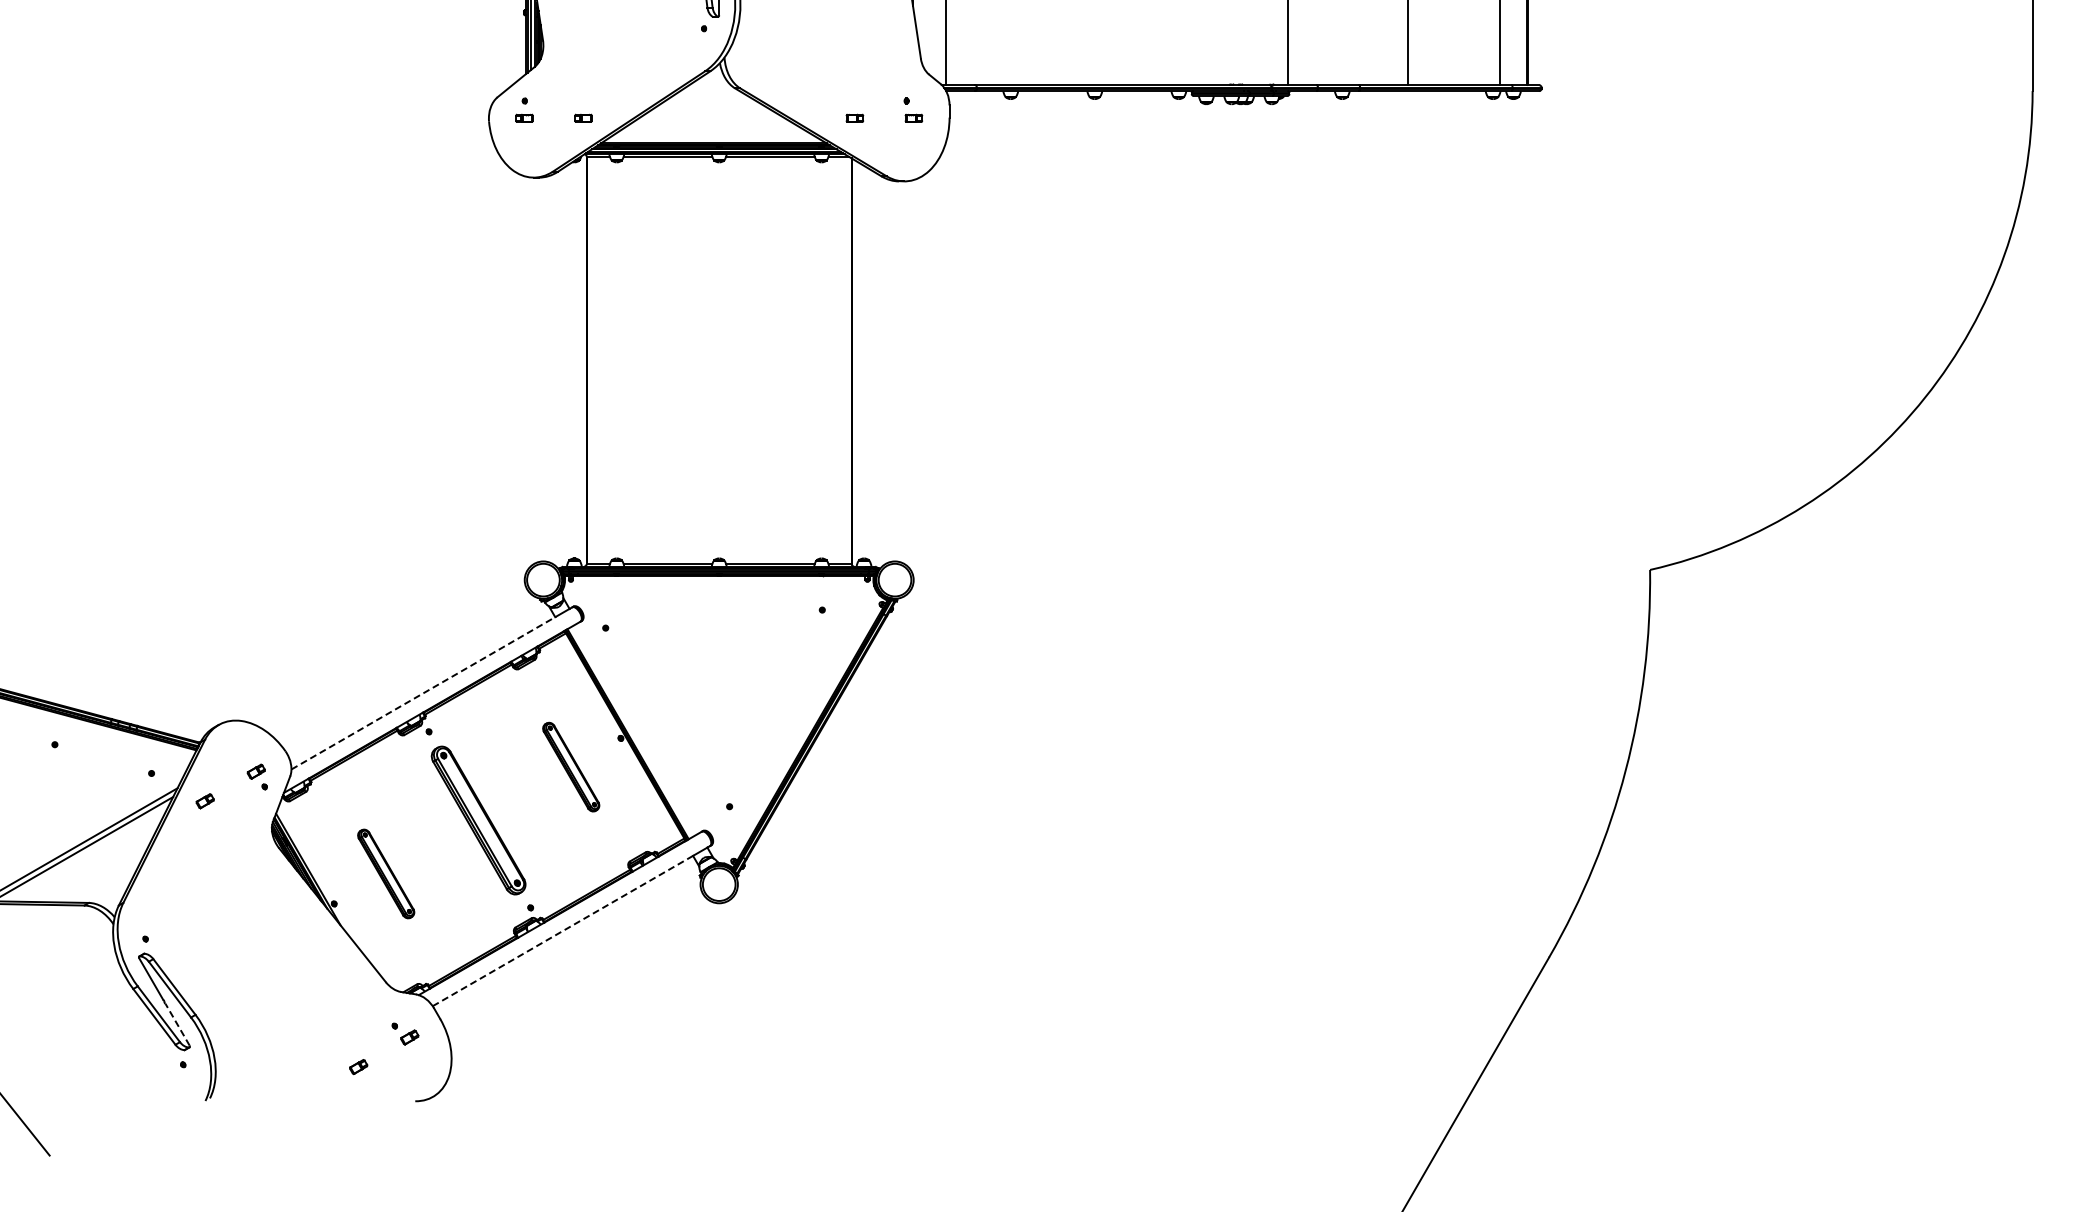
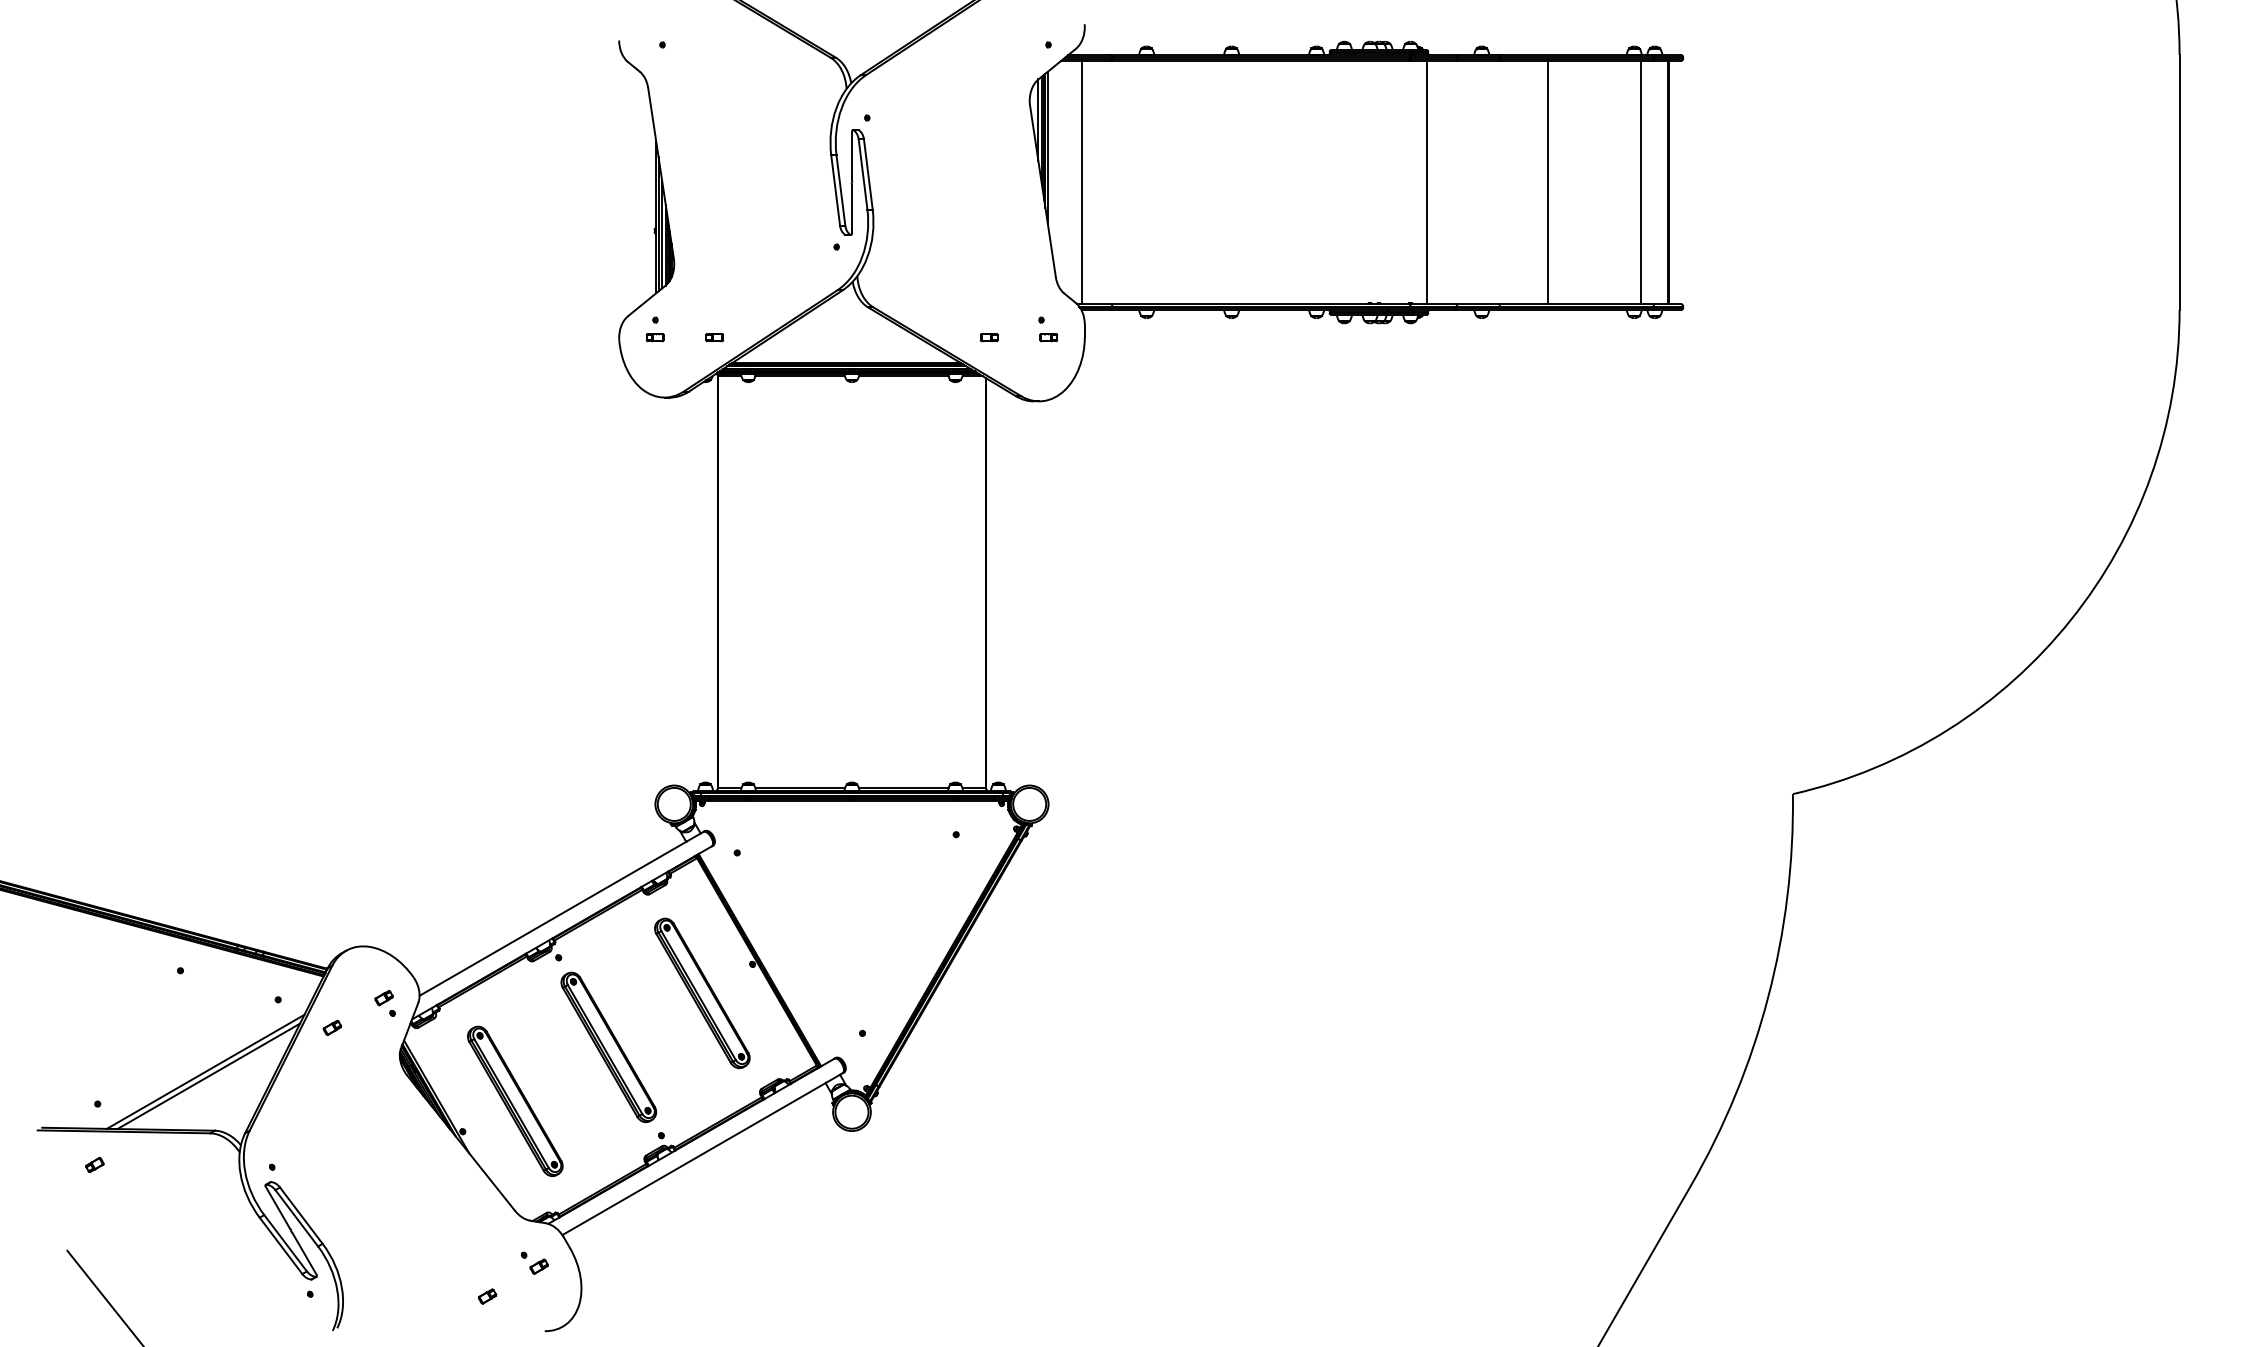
line: (423, 692) -> (553, 918), dashed -> solid
part: (571, 767) -> (702, 993), size x1.67
part: (386, 874) -> (515, 1101), size x1.67
line: (563, 930) -> (694, 1158), dashed -> solid
line: (177, 1024) -> (304, 1253), dashed -> solid

